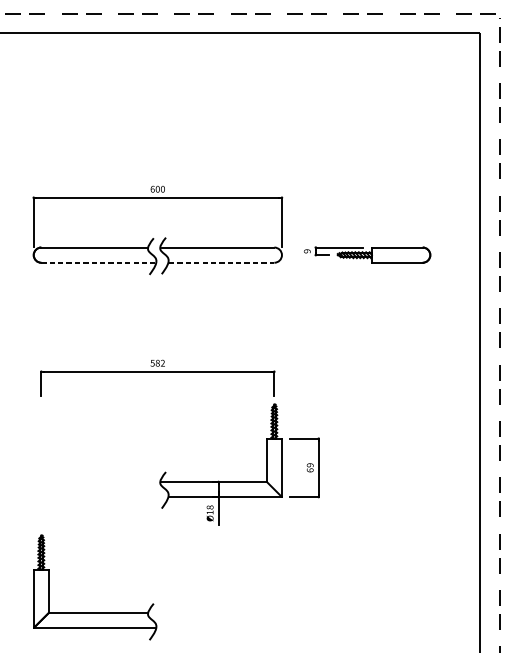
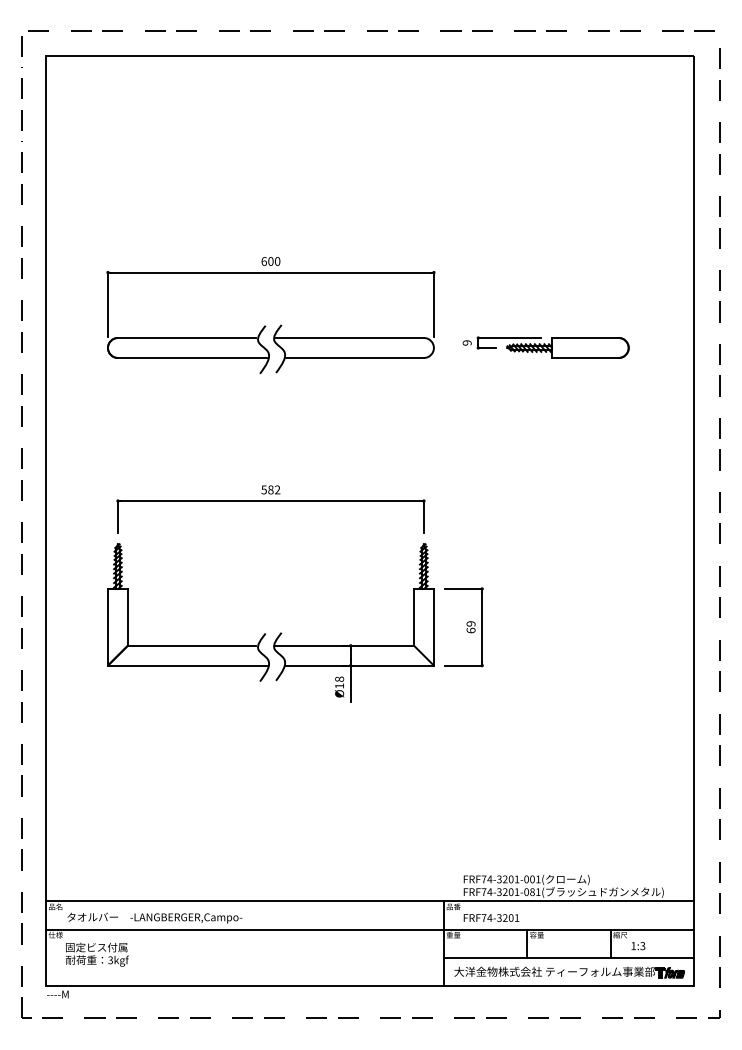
line: (98, 262) -> (192, 357), dashed -> solid
line: (222, 262) -> (355, 357), dashed -> solid
part: (95, 612) -> (188, 645), moved

